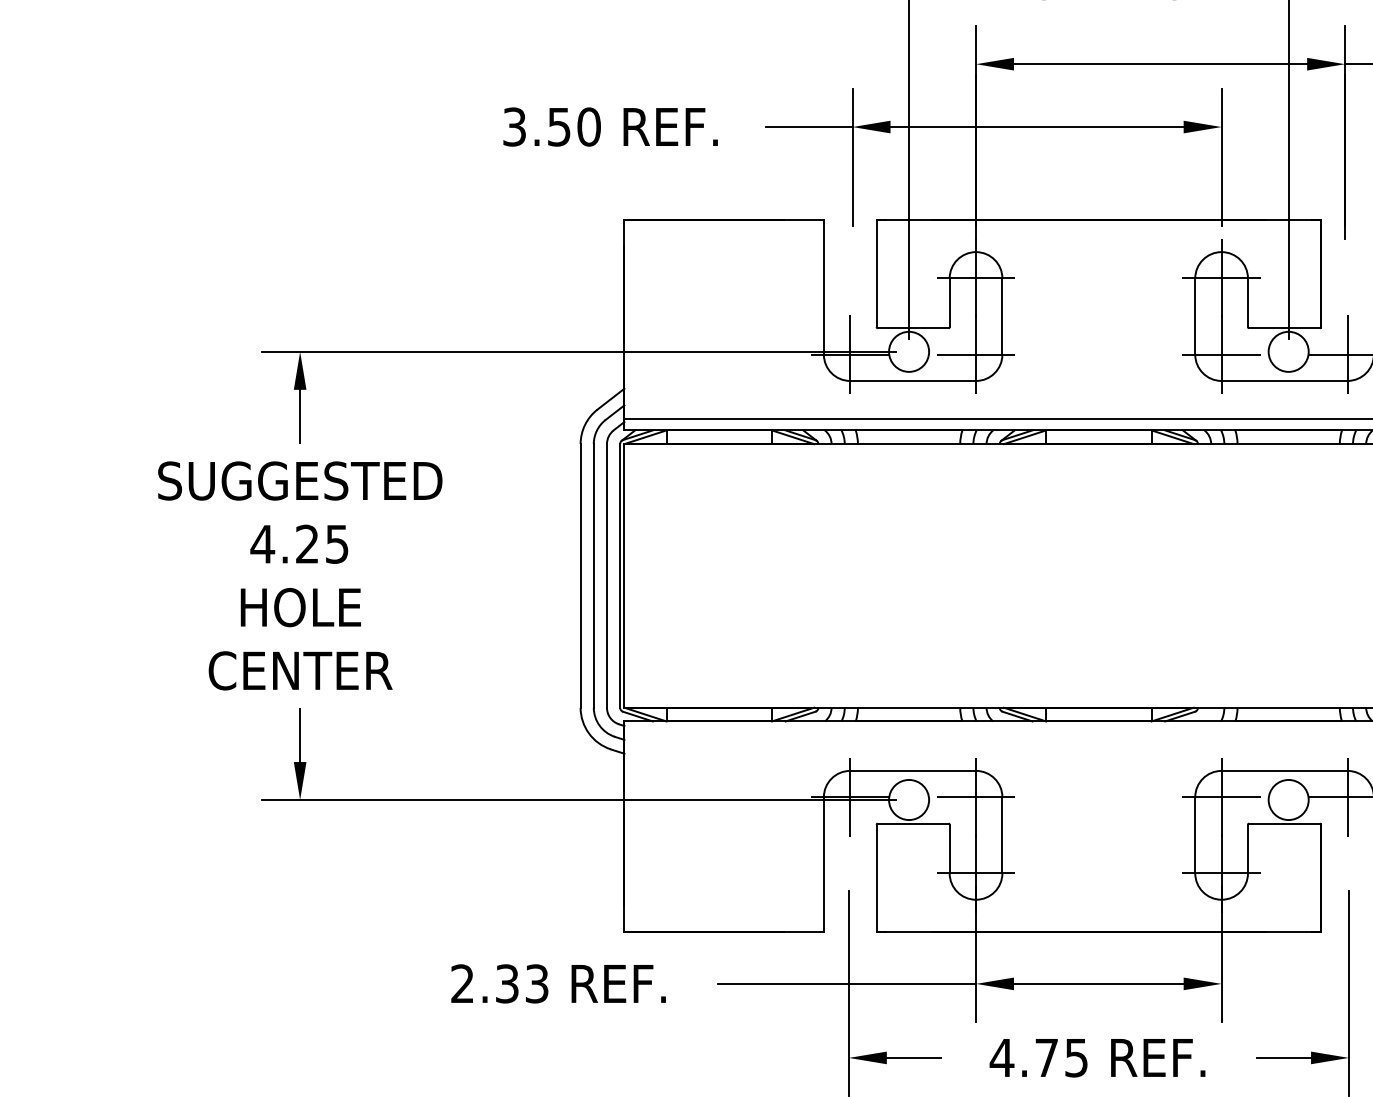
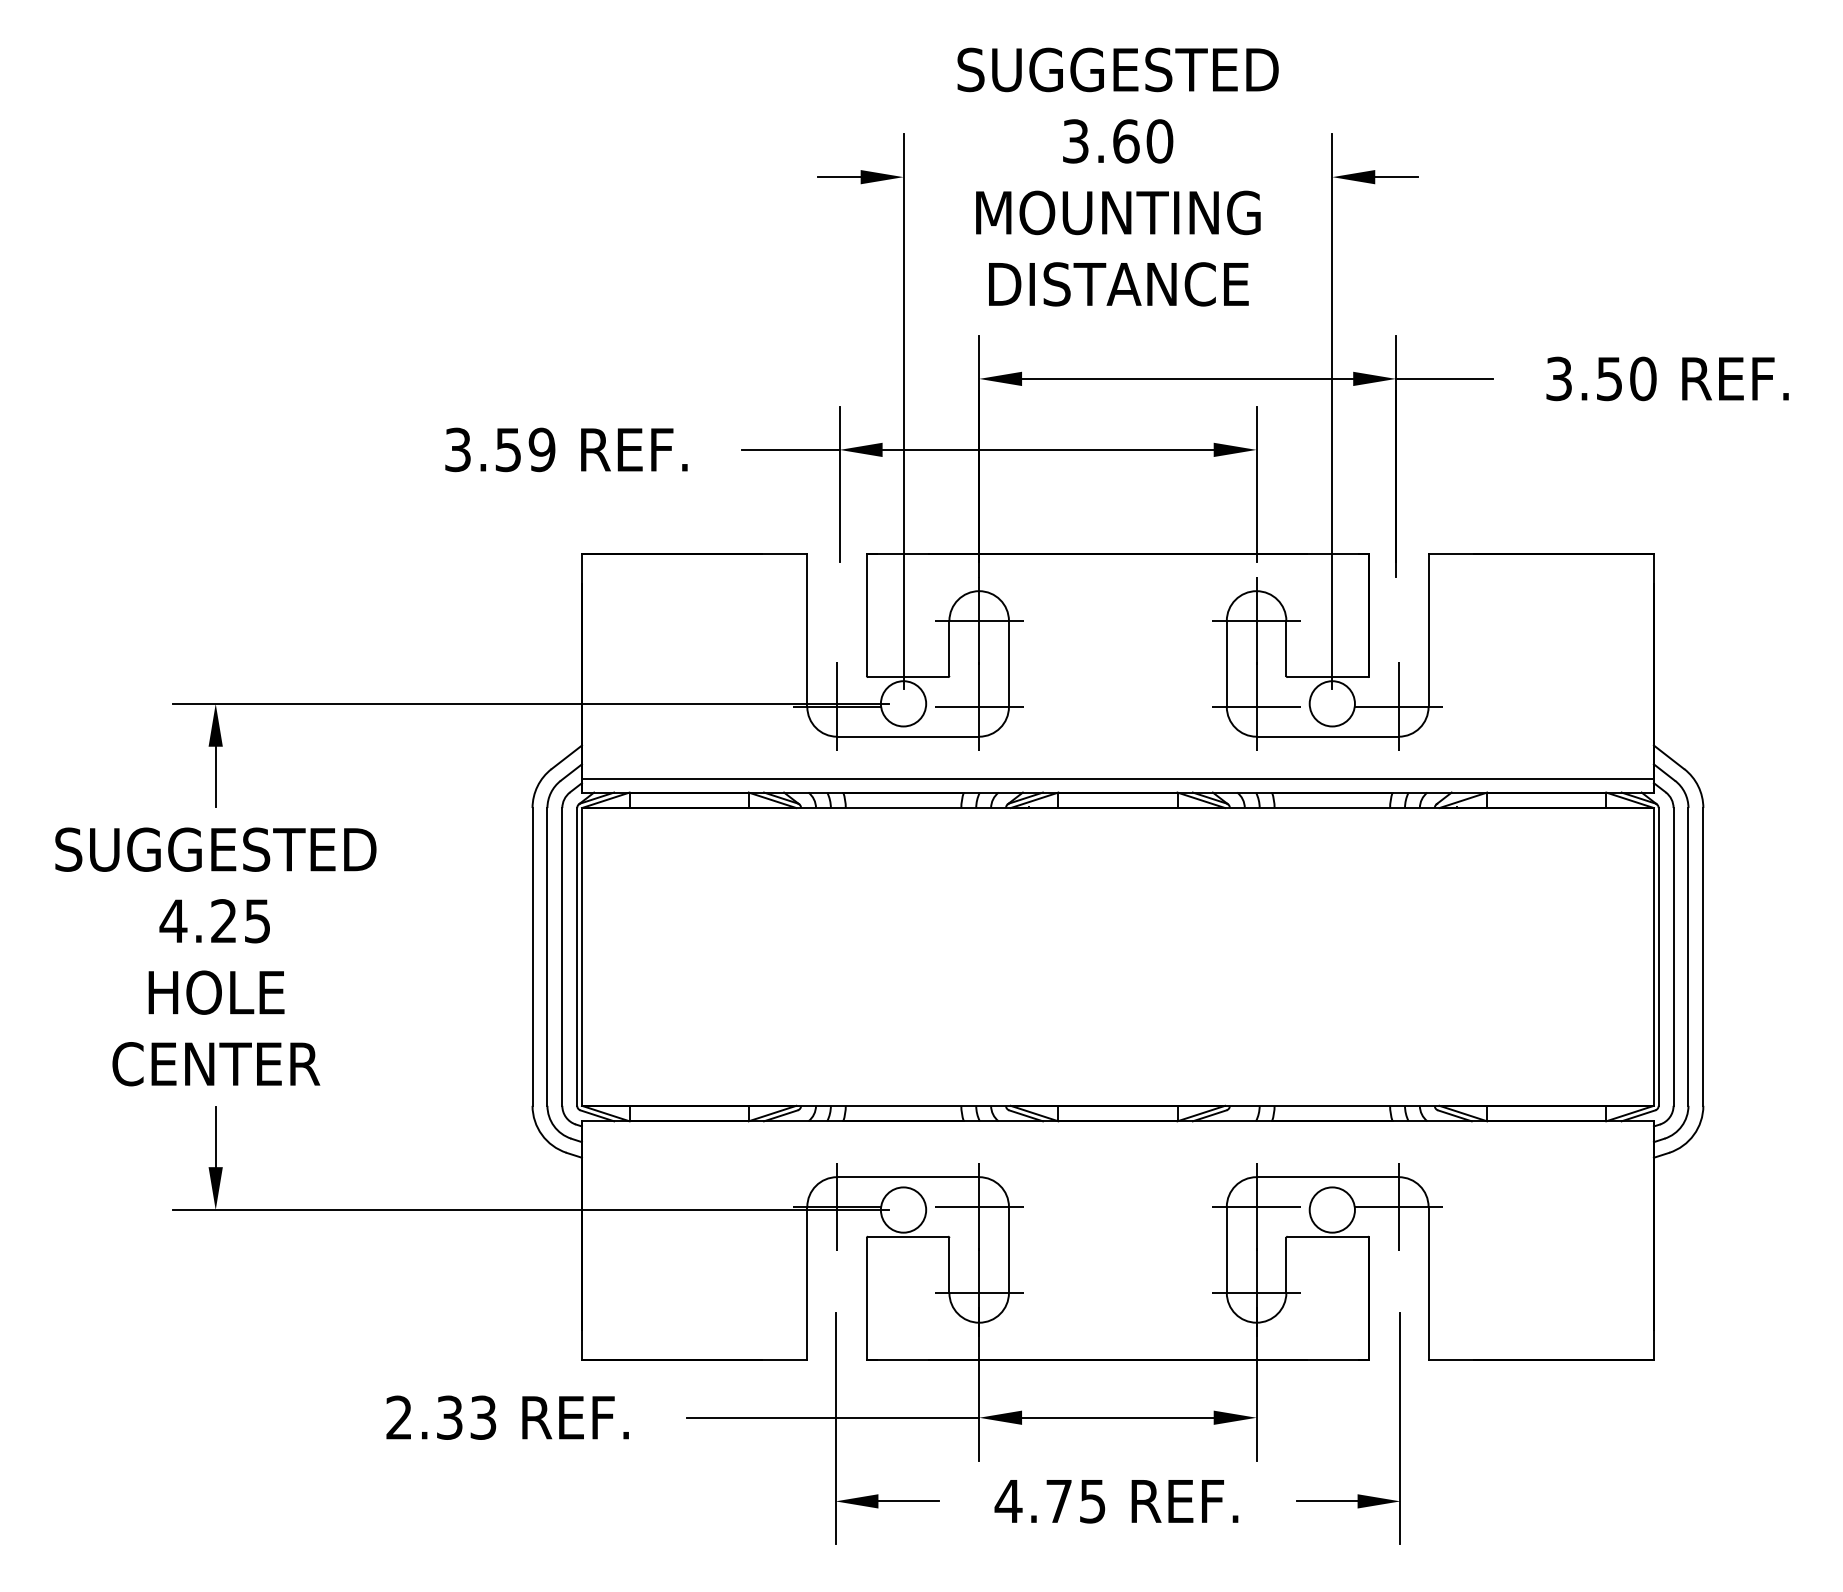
text: (588, 126) -> (541, 449), 3.50 -> 3.59

